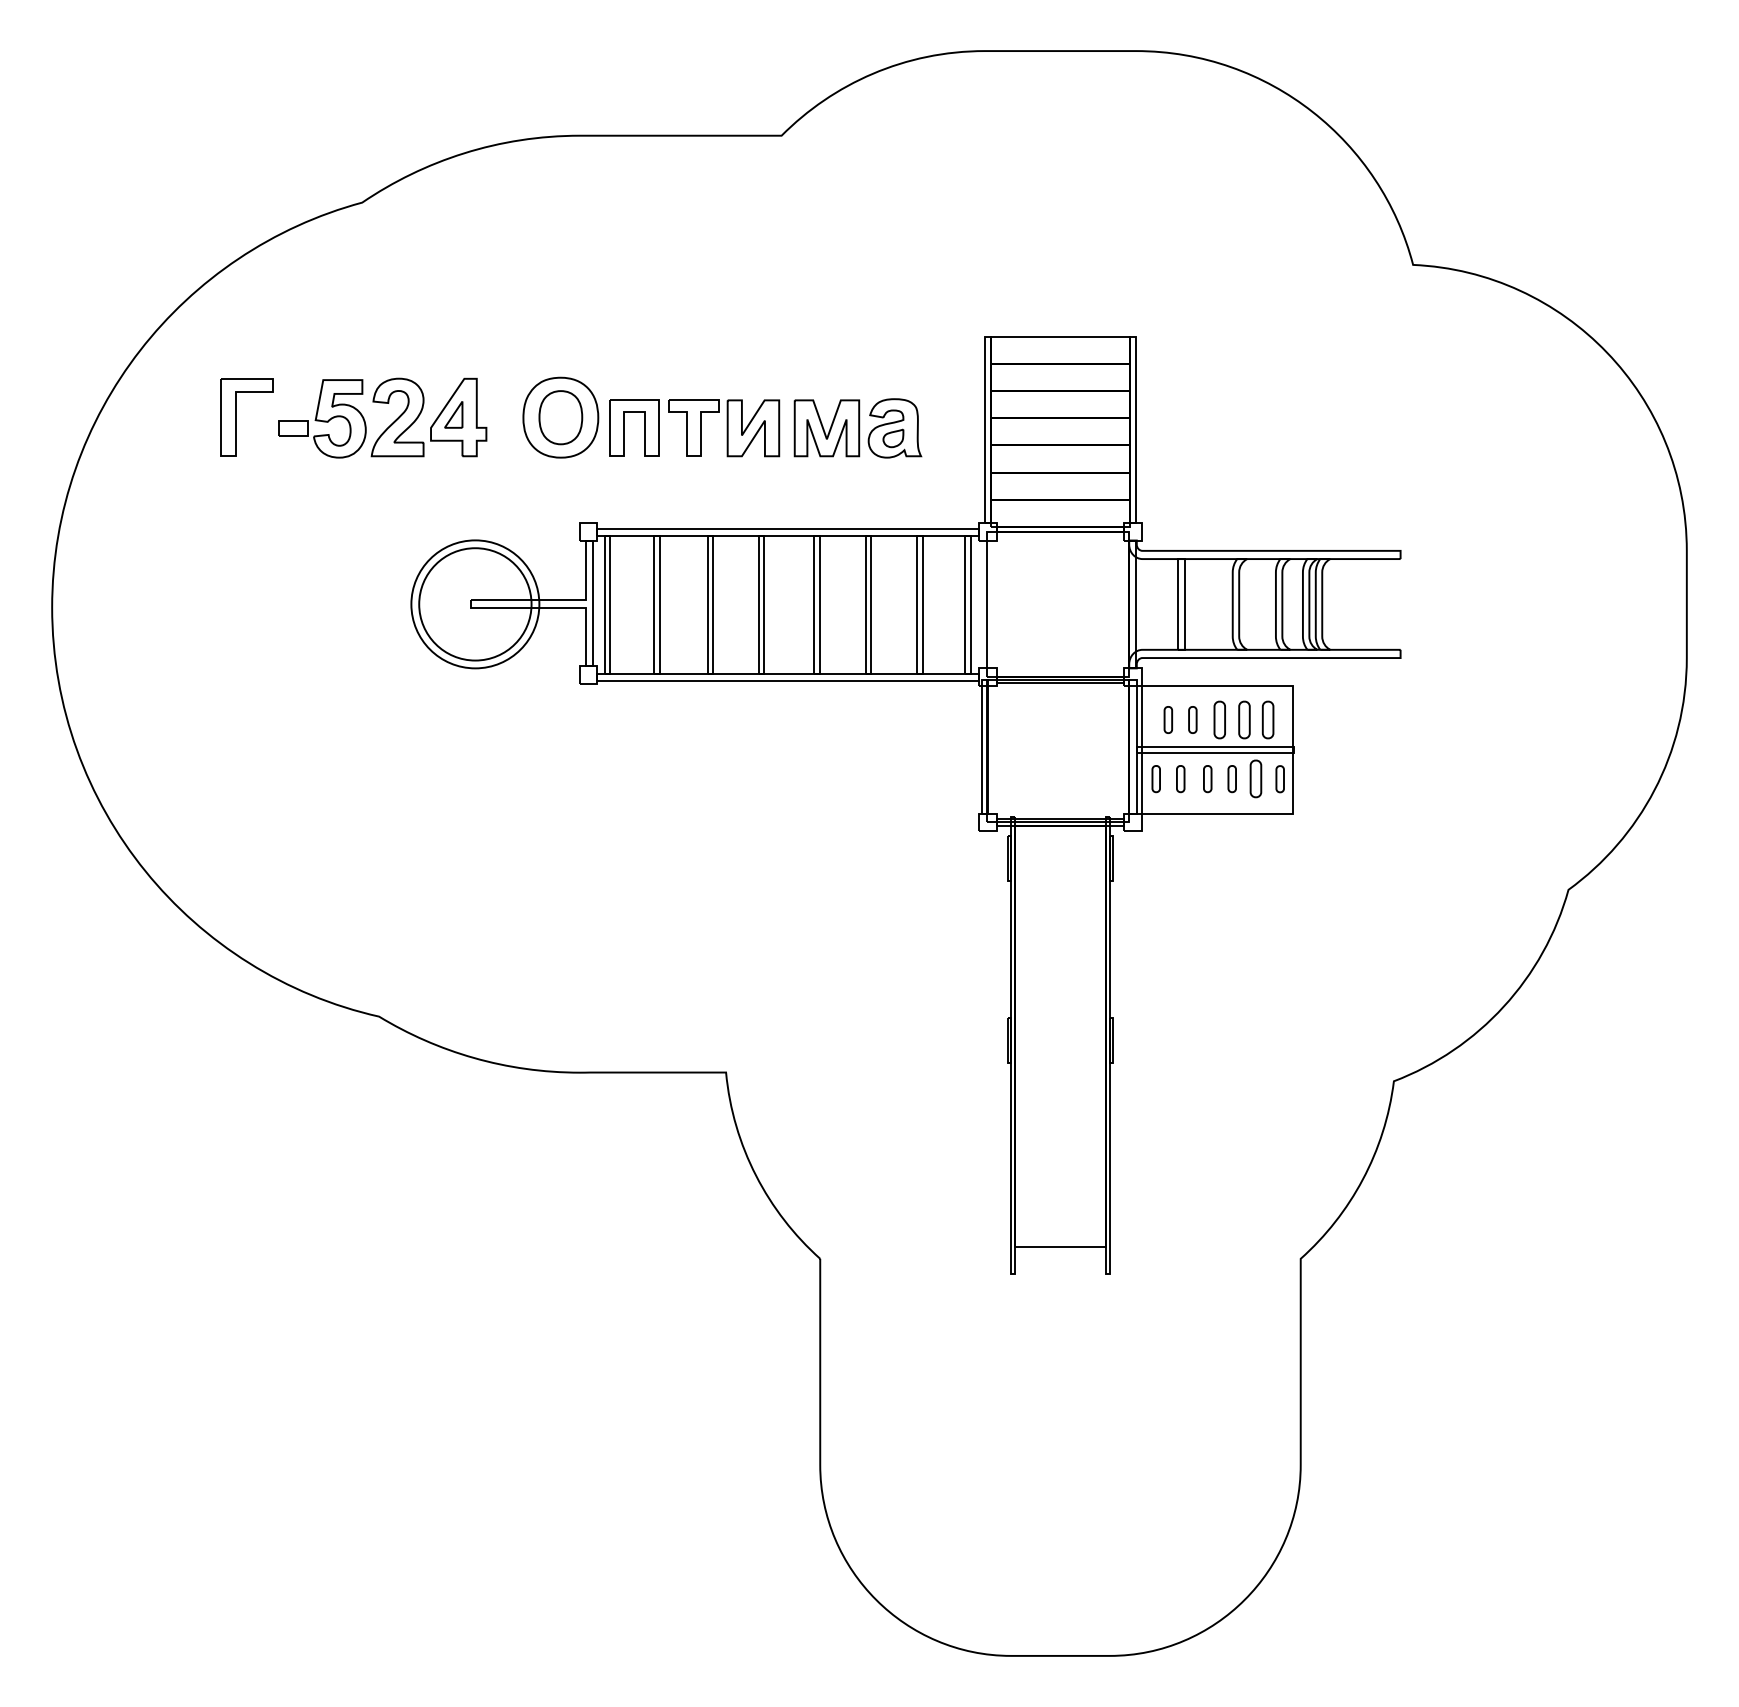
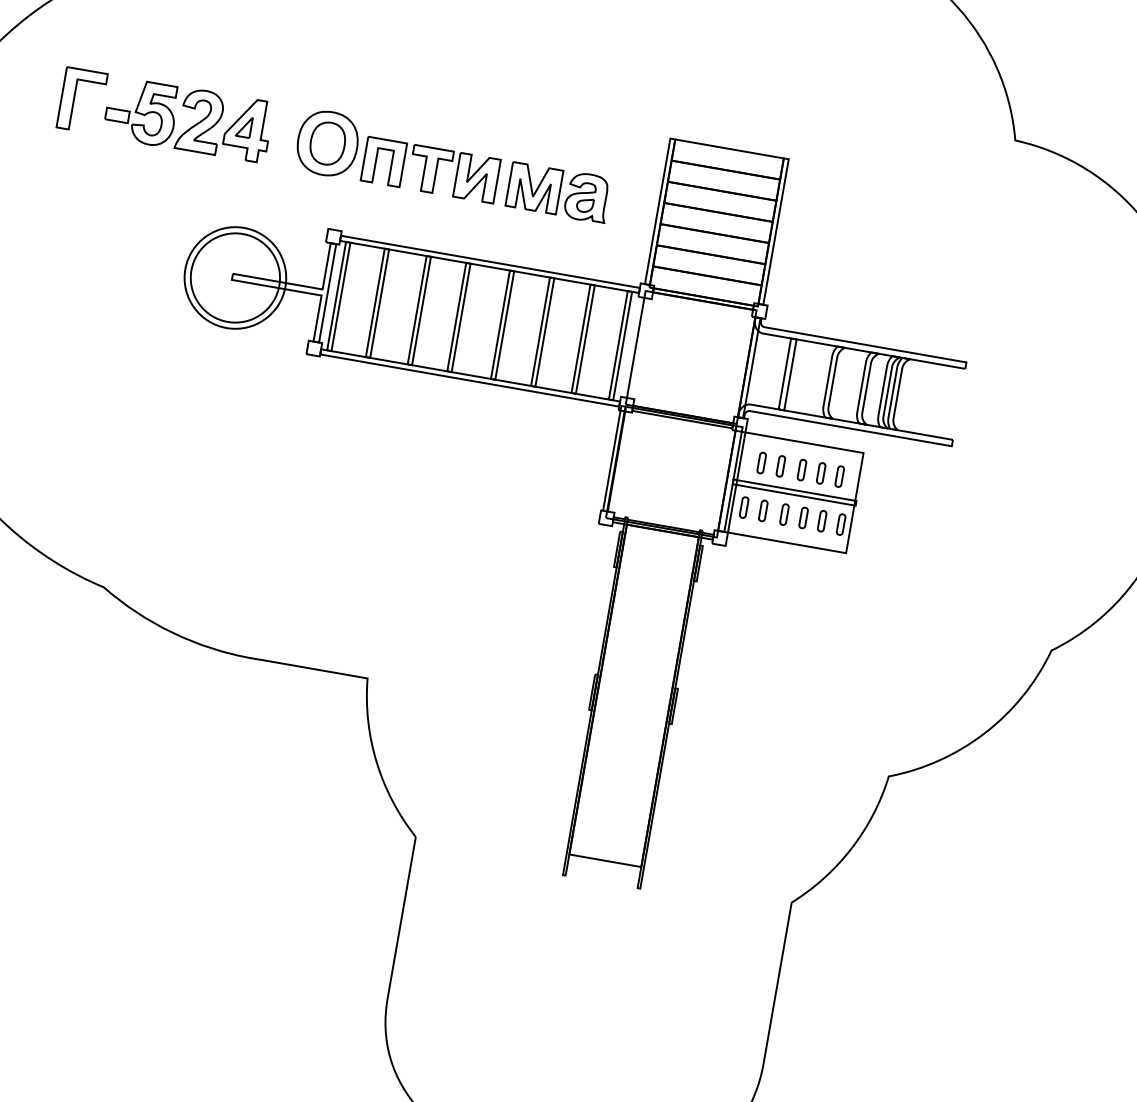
part: (1219, 719) -> (801, 469), size x0.71
part: (1243, 719) -> (820, 472), size x0.71
part: (1267, 719) -> (839, 476), size x0.71
part: (1255, 779) -> (821, 521), size x0.71

